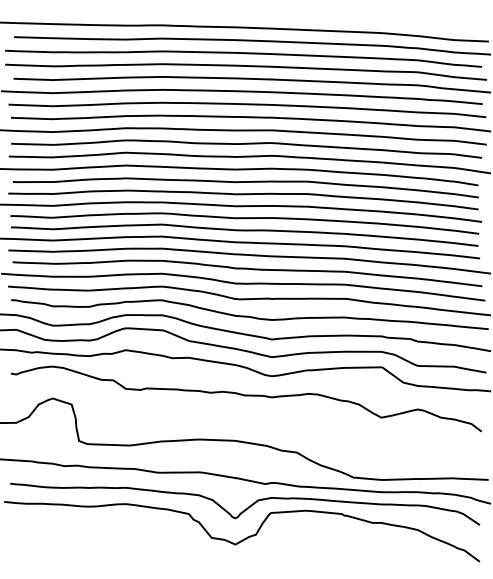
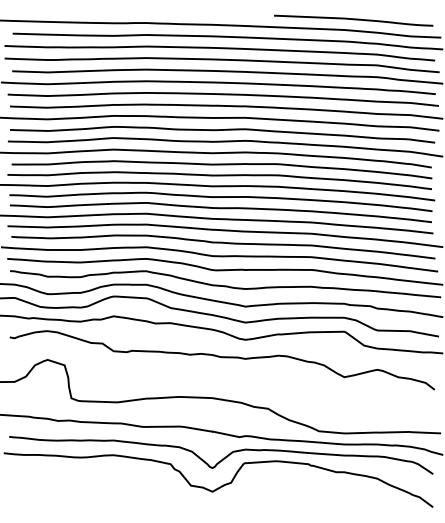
curve: (391, 22) -> (353, 20), added

